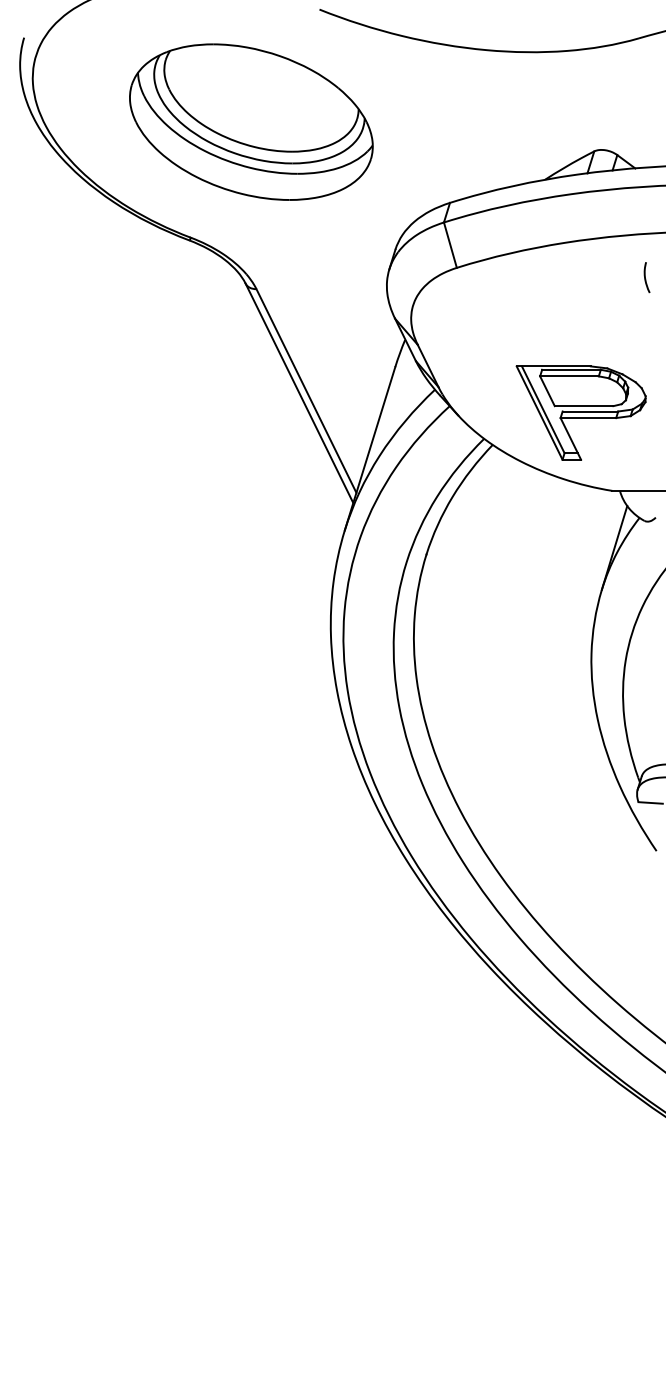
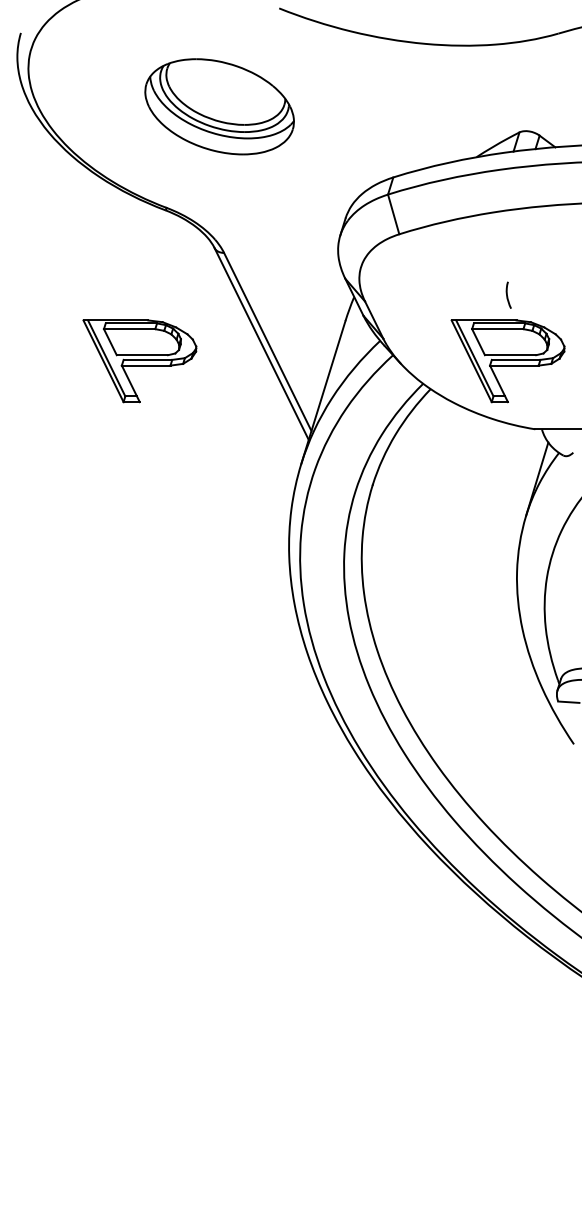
part: (251, 121) -> (219, 106), size x0.7
curve: (645, 277) -> (507, 295), moved
part: (159, 412) -> (139, 360), added

